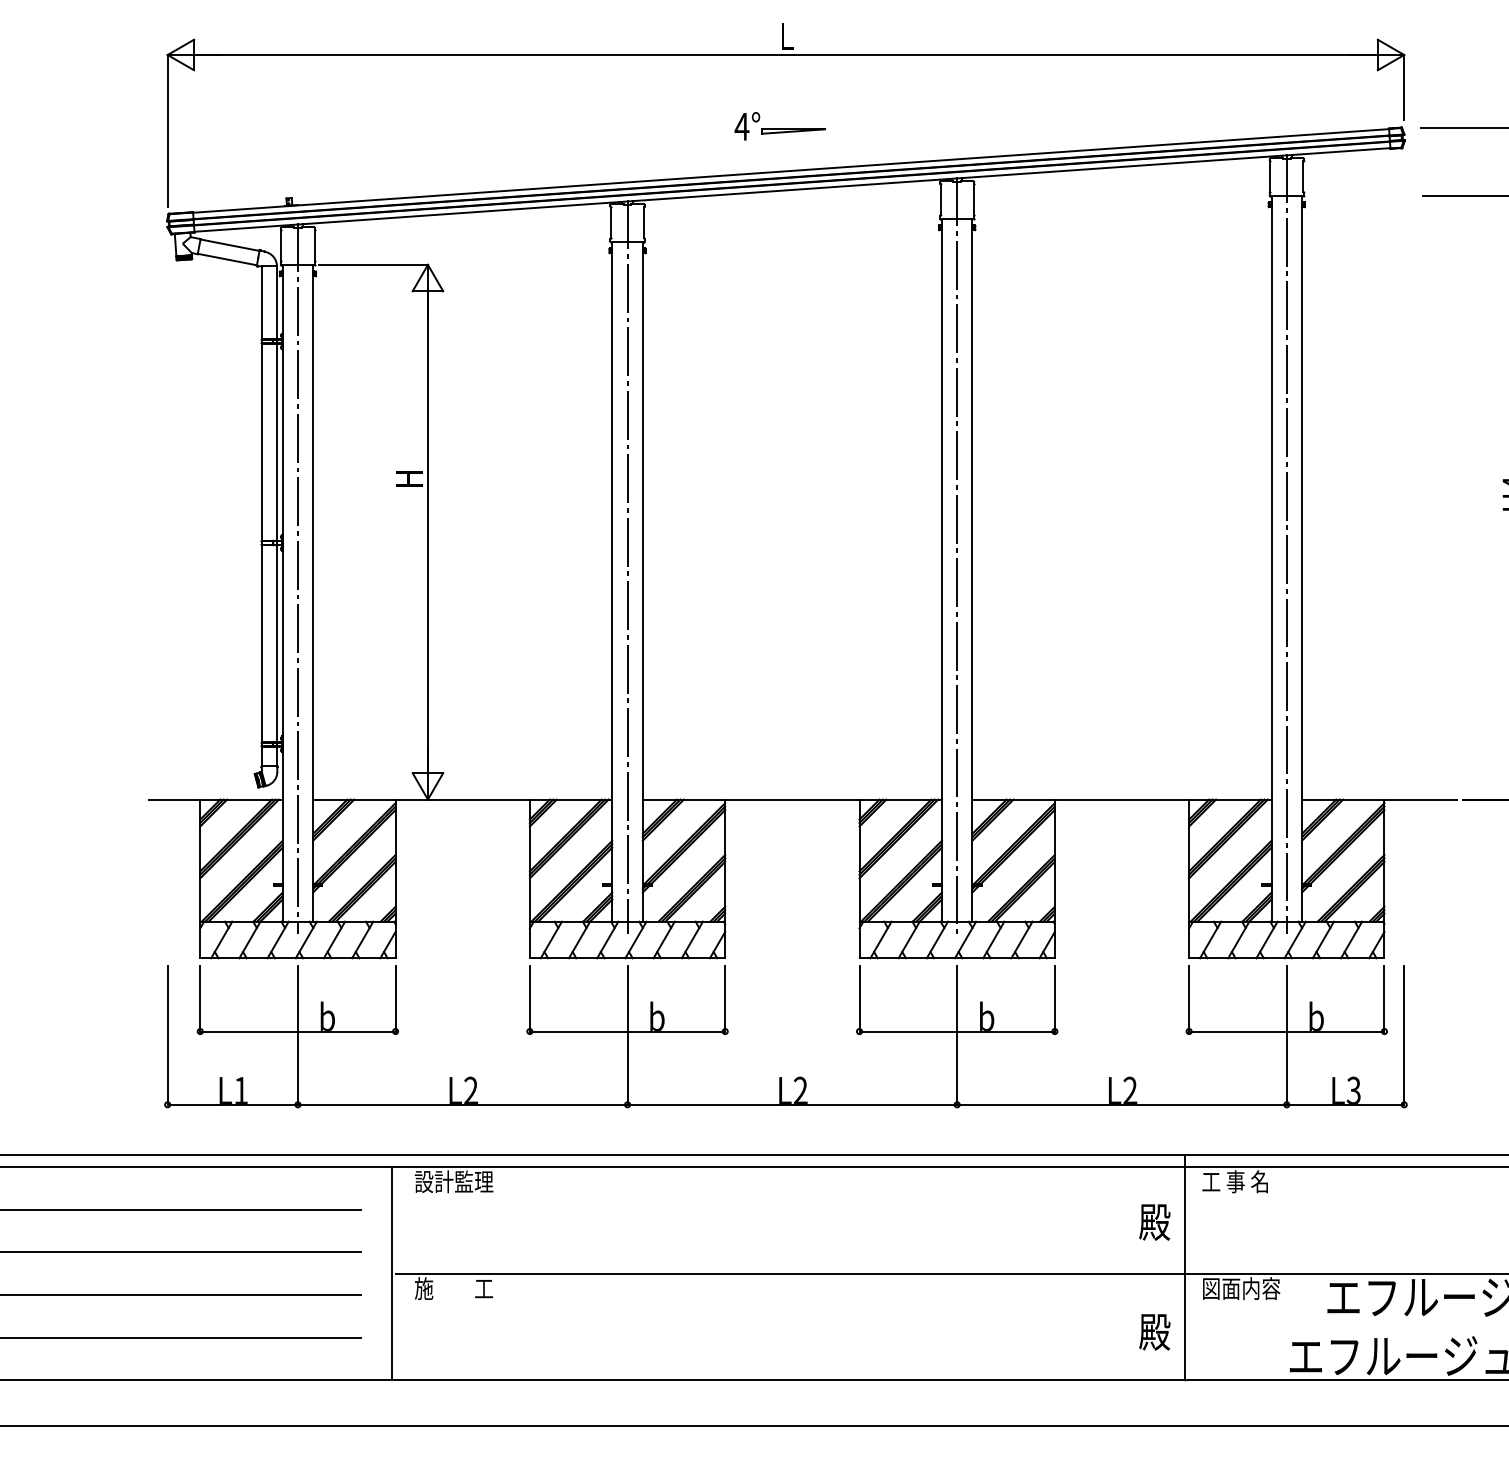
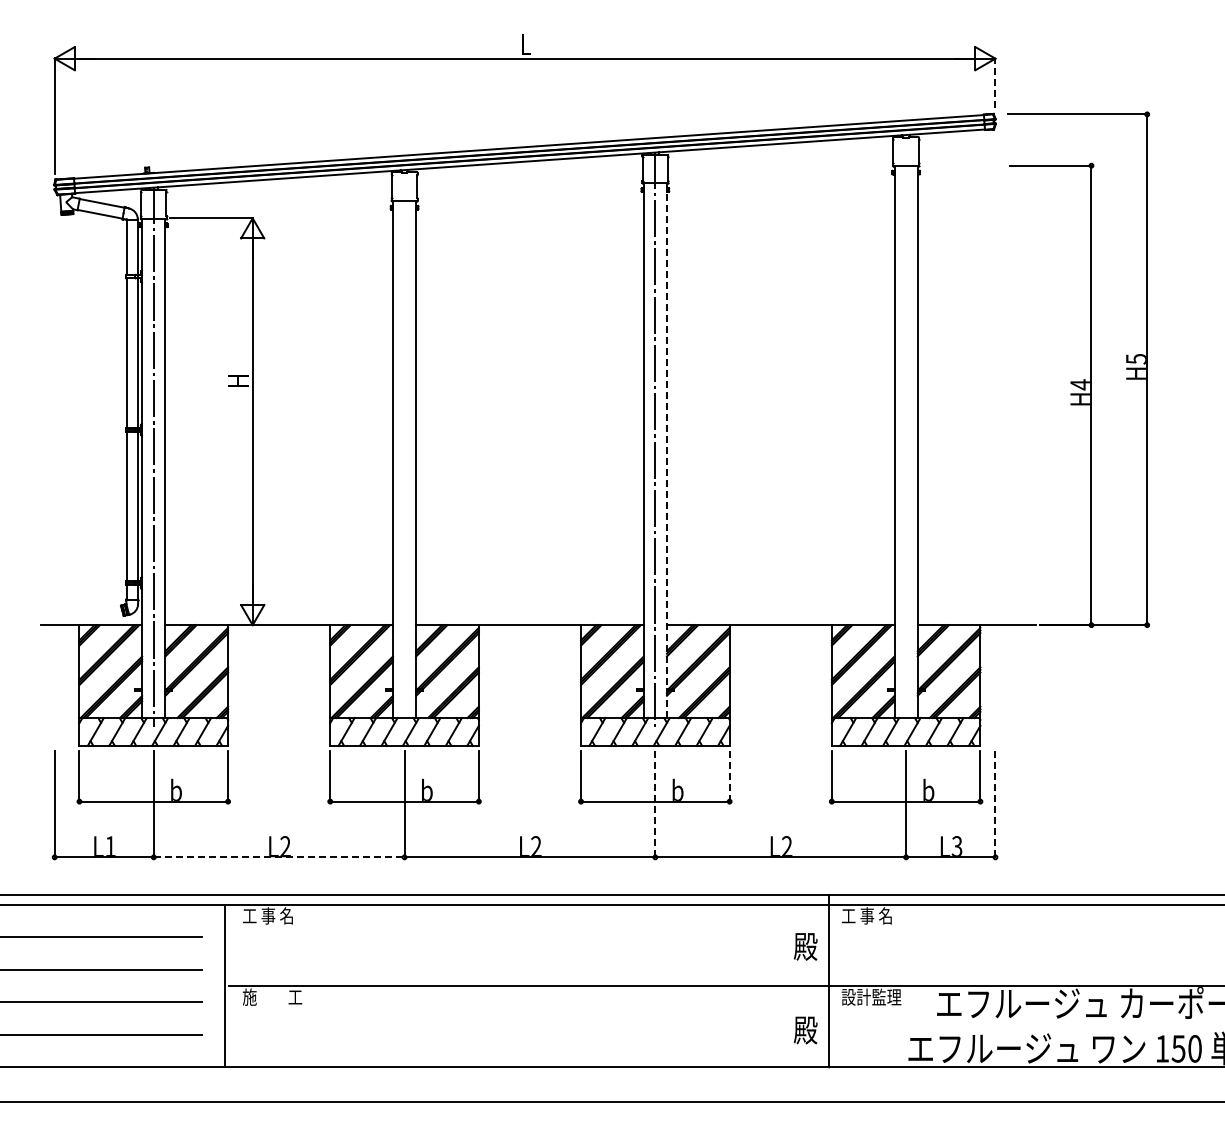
line: (1404, 87) -> (995, 83), solid -> dashed
part: (779, 125) -> (520, 112), removed
line: (1287, 543) -> (906, 430), removed
line: (627, 567) -> (404, 448), removed
line: (971, 570) -> (666, 450), solid -> dashed
line: (1054, 999) -> (729, 777), solid -> dashed
line: (957, 1036) -> (655, 805), solid -> dashed
line: (1404, 1036) -> (995, 805), solid -> dashed
line: (463, 1104) -> (279, 857), solid -> dashed
text: (453, 1181) -> (272, 915), 設計監理 -> 工 事 名
text: (1241, 1287) -> (871, 996), 図面内容 -> 設計監理

